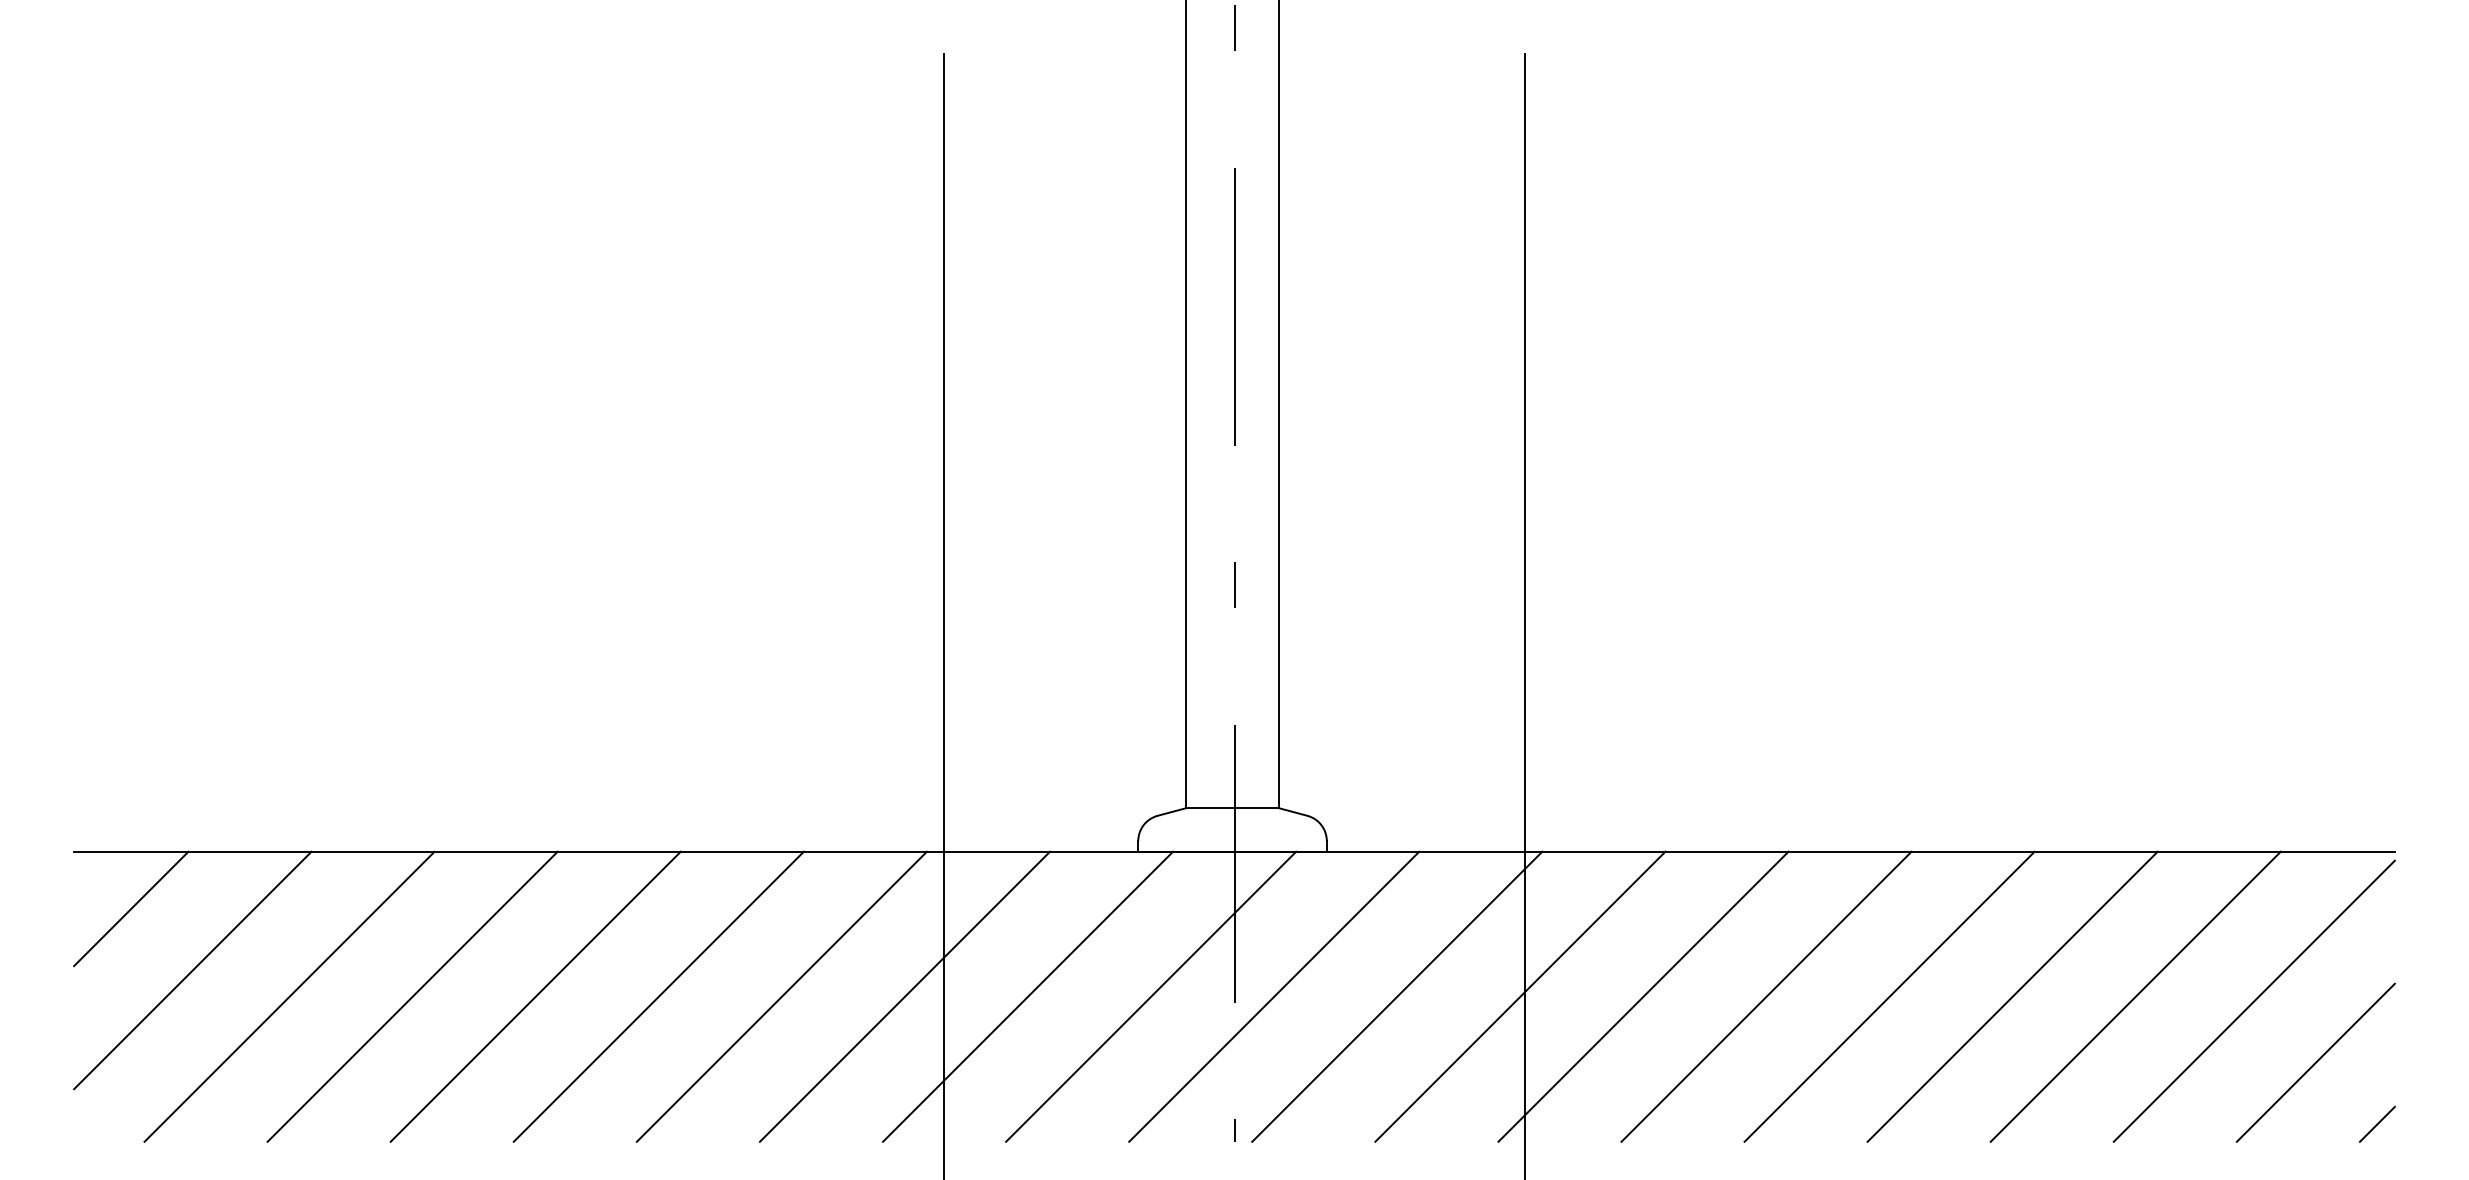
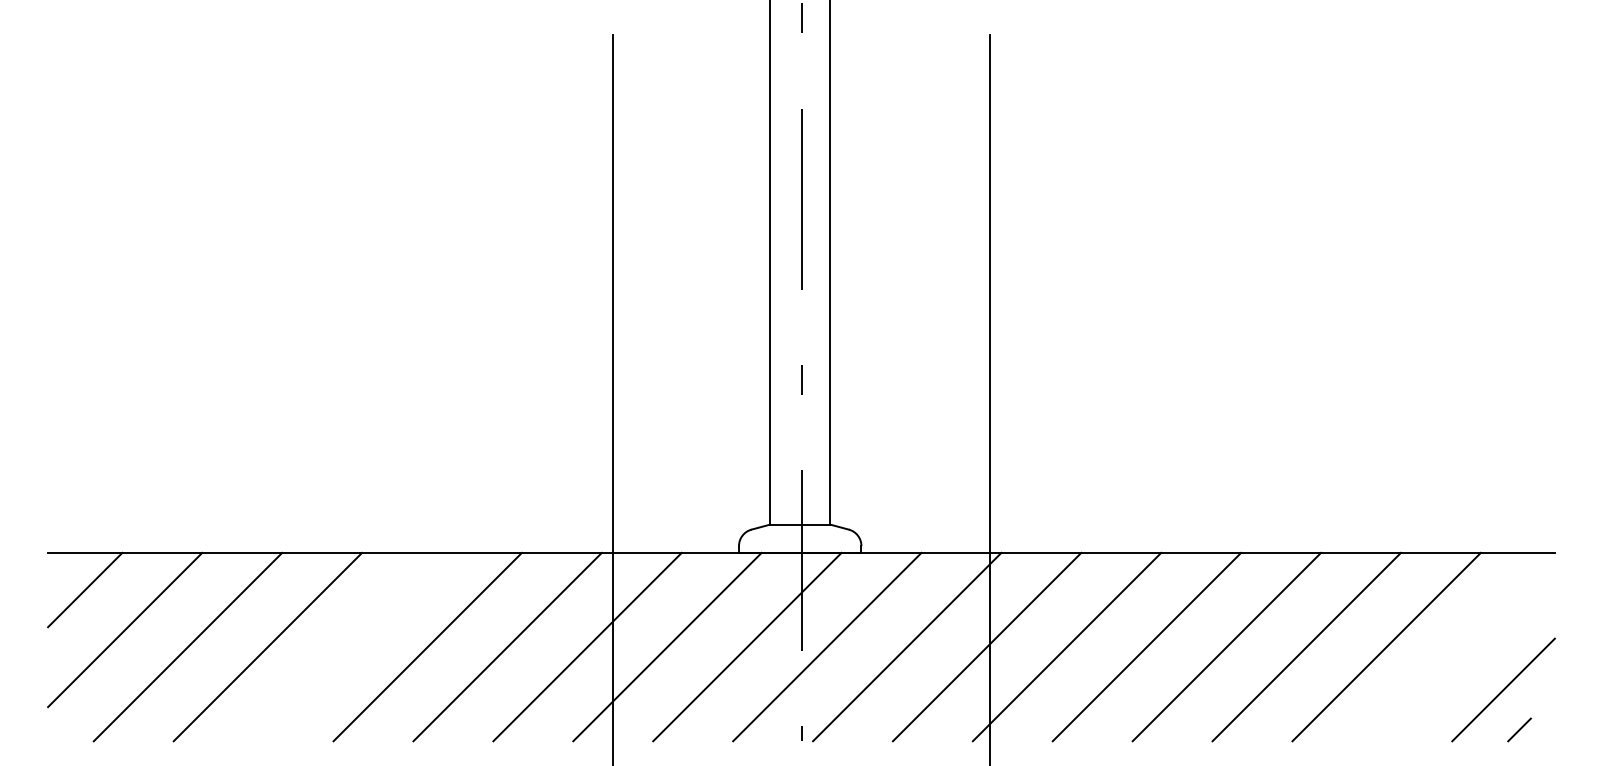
line: (535, 995) -> (347, 646), removed
line: (2254, 1000) -> (1463, 649), removed
line: (2377, 1123) -> (1519, 729), moved

